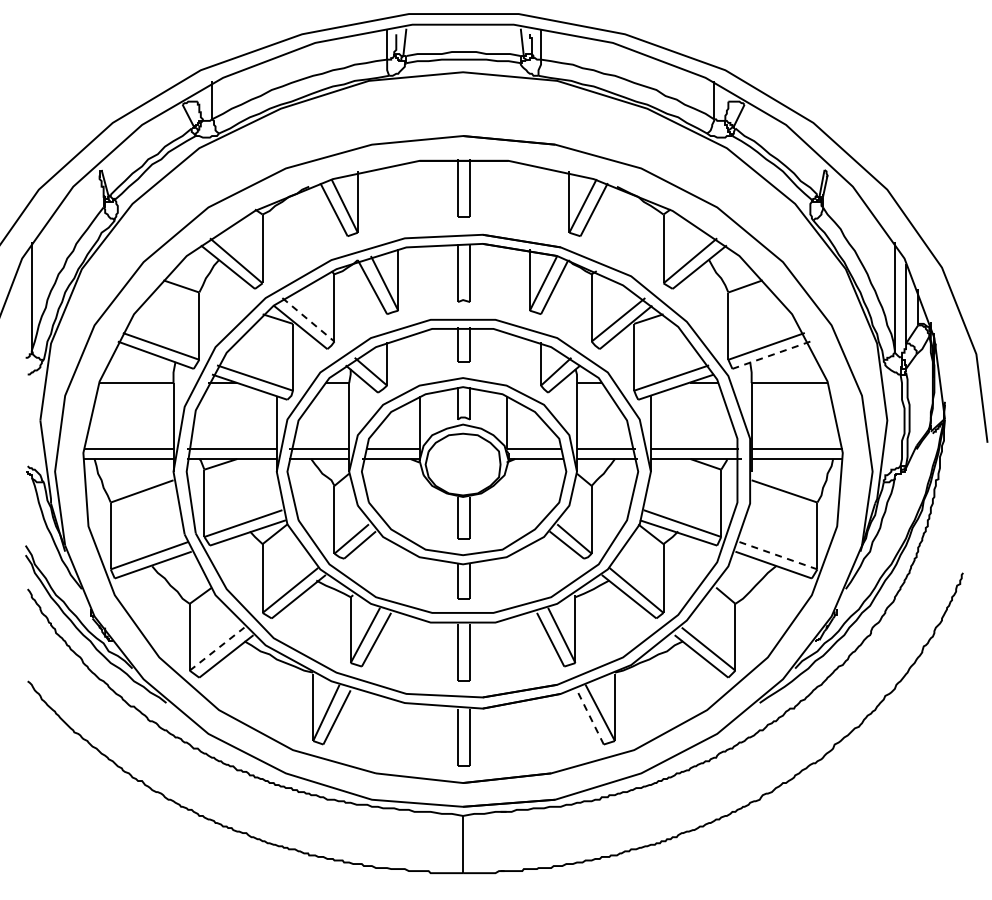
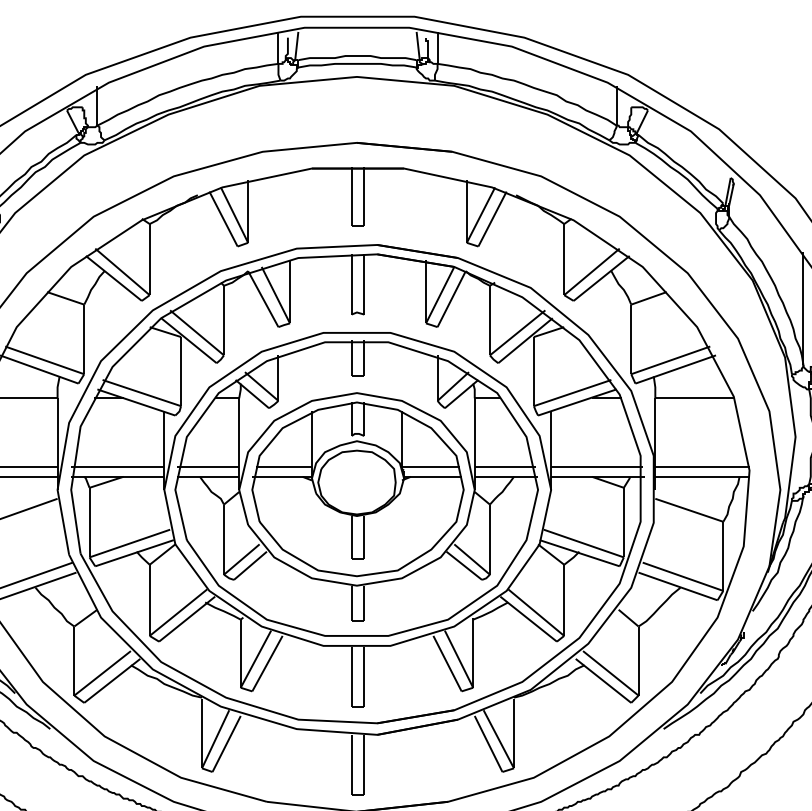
line: (308, 319) -> (197, 332), dashed -> solid
line: (770, 355) -> (674, 369), dashed -> solid
line: (778, 555) -> (683, 576), dashed -> solid
line: (217, 649) -> (103, 673), dashed -> solid
line: (590, 717) -> (488, 744), dashed -> solid

